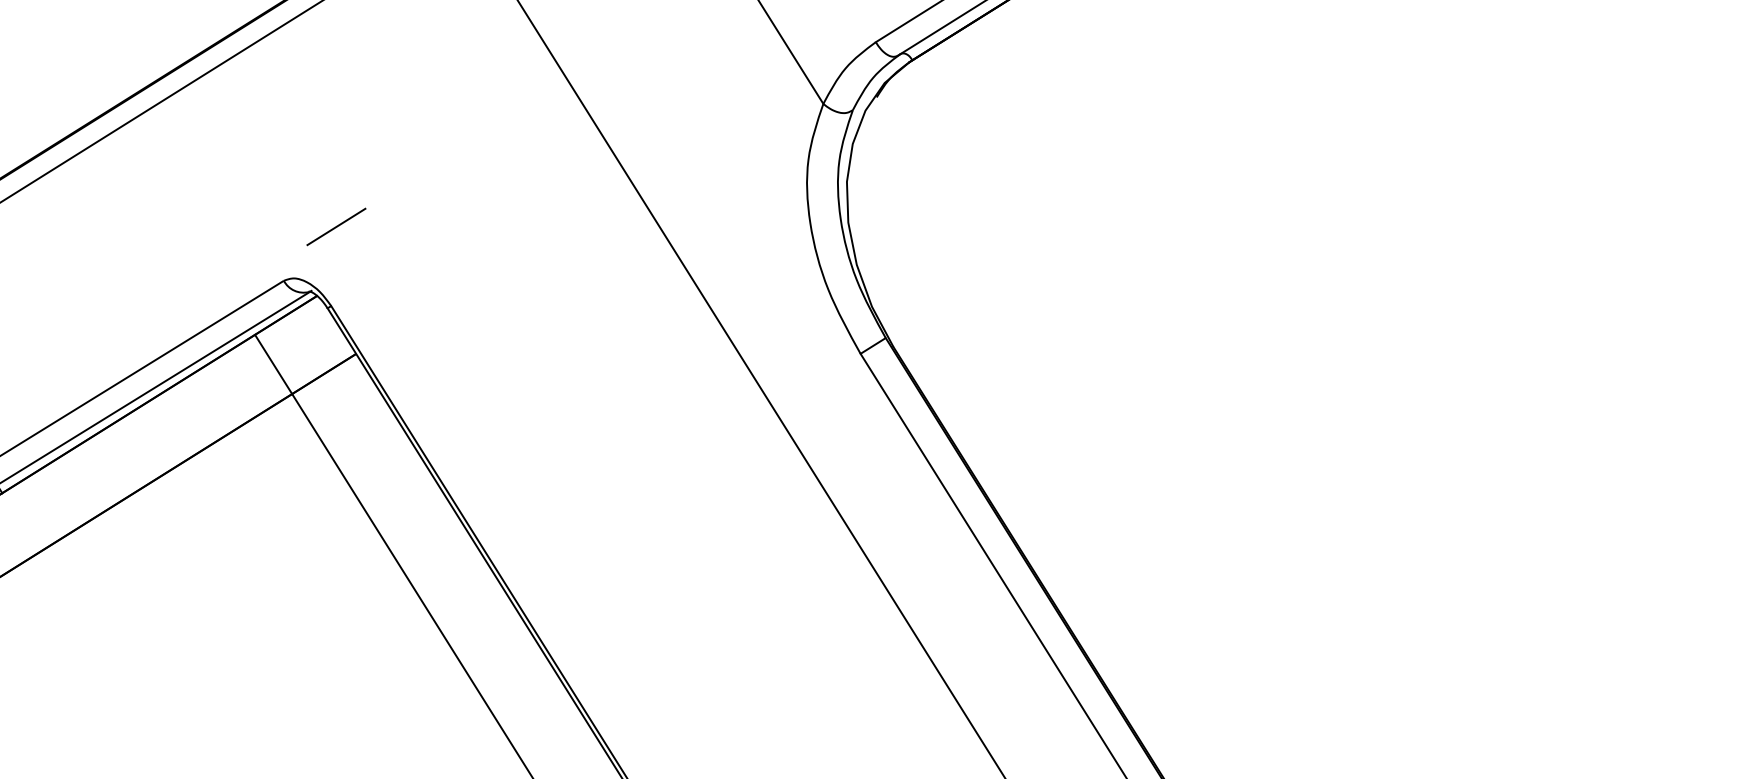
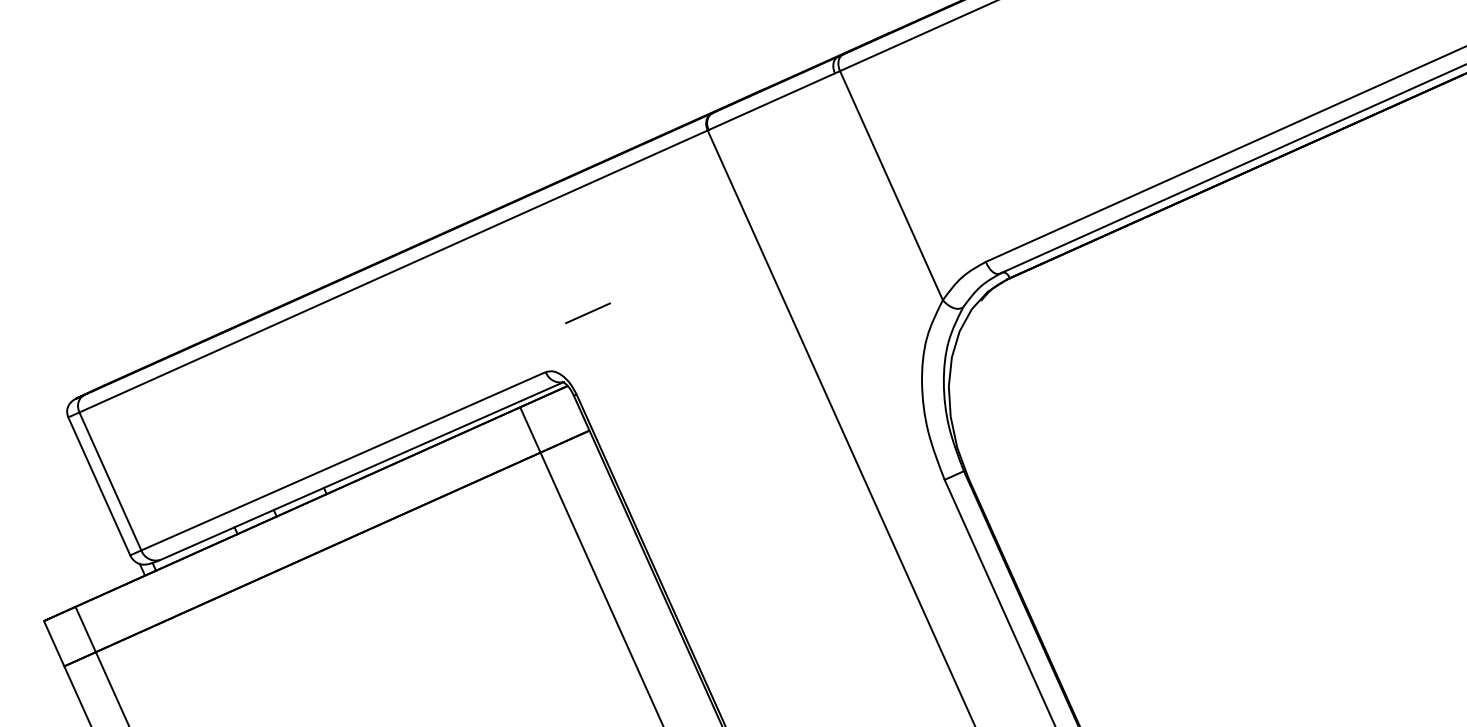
line: (335, 227) -> (587, 313), moved

